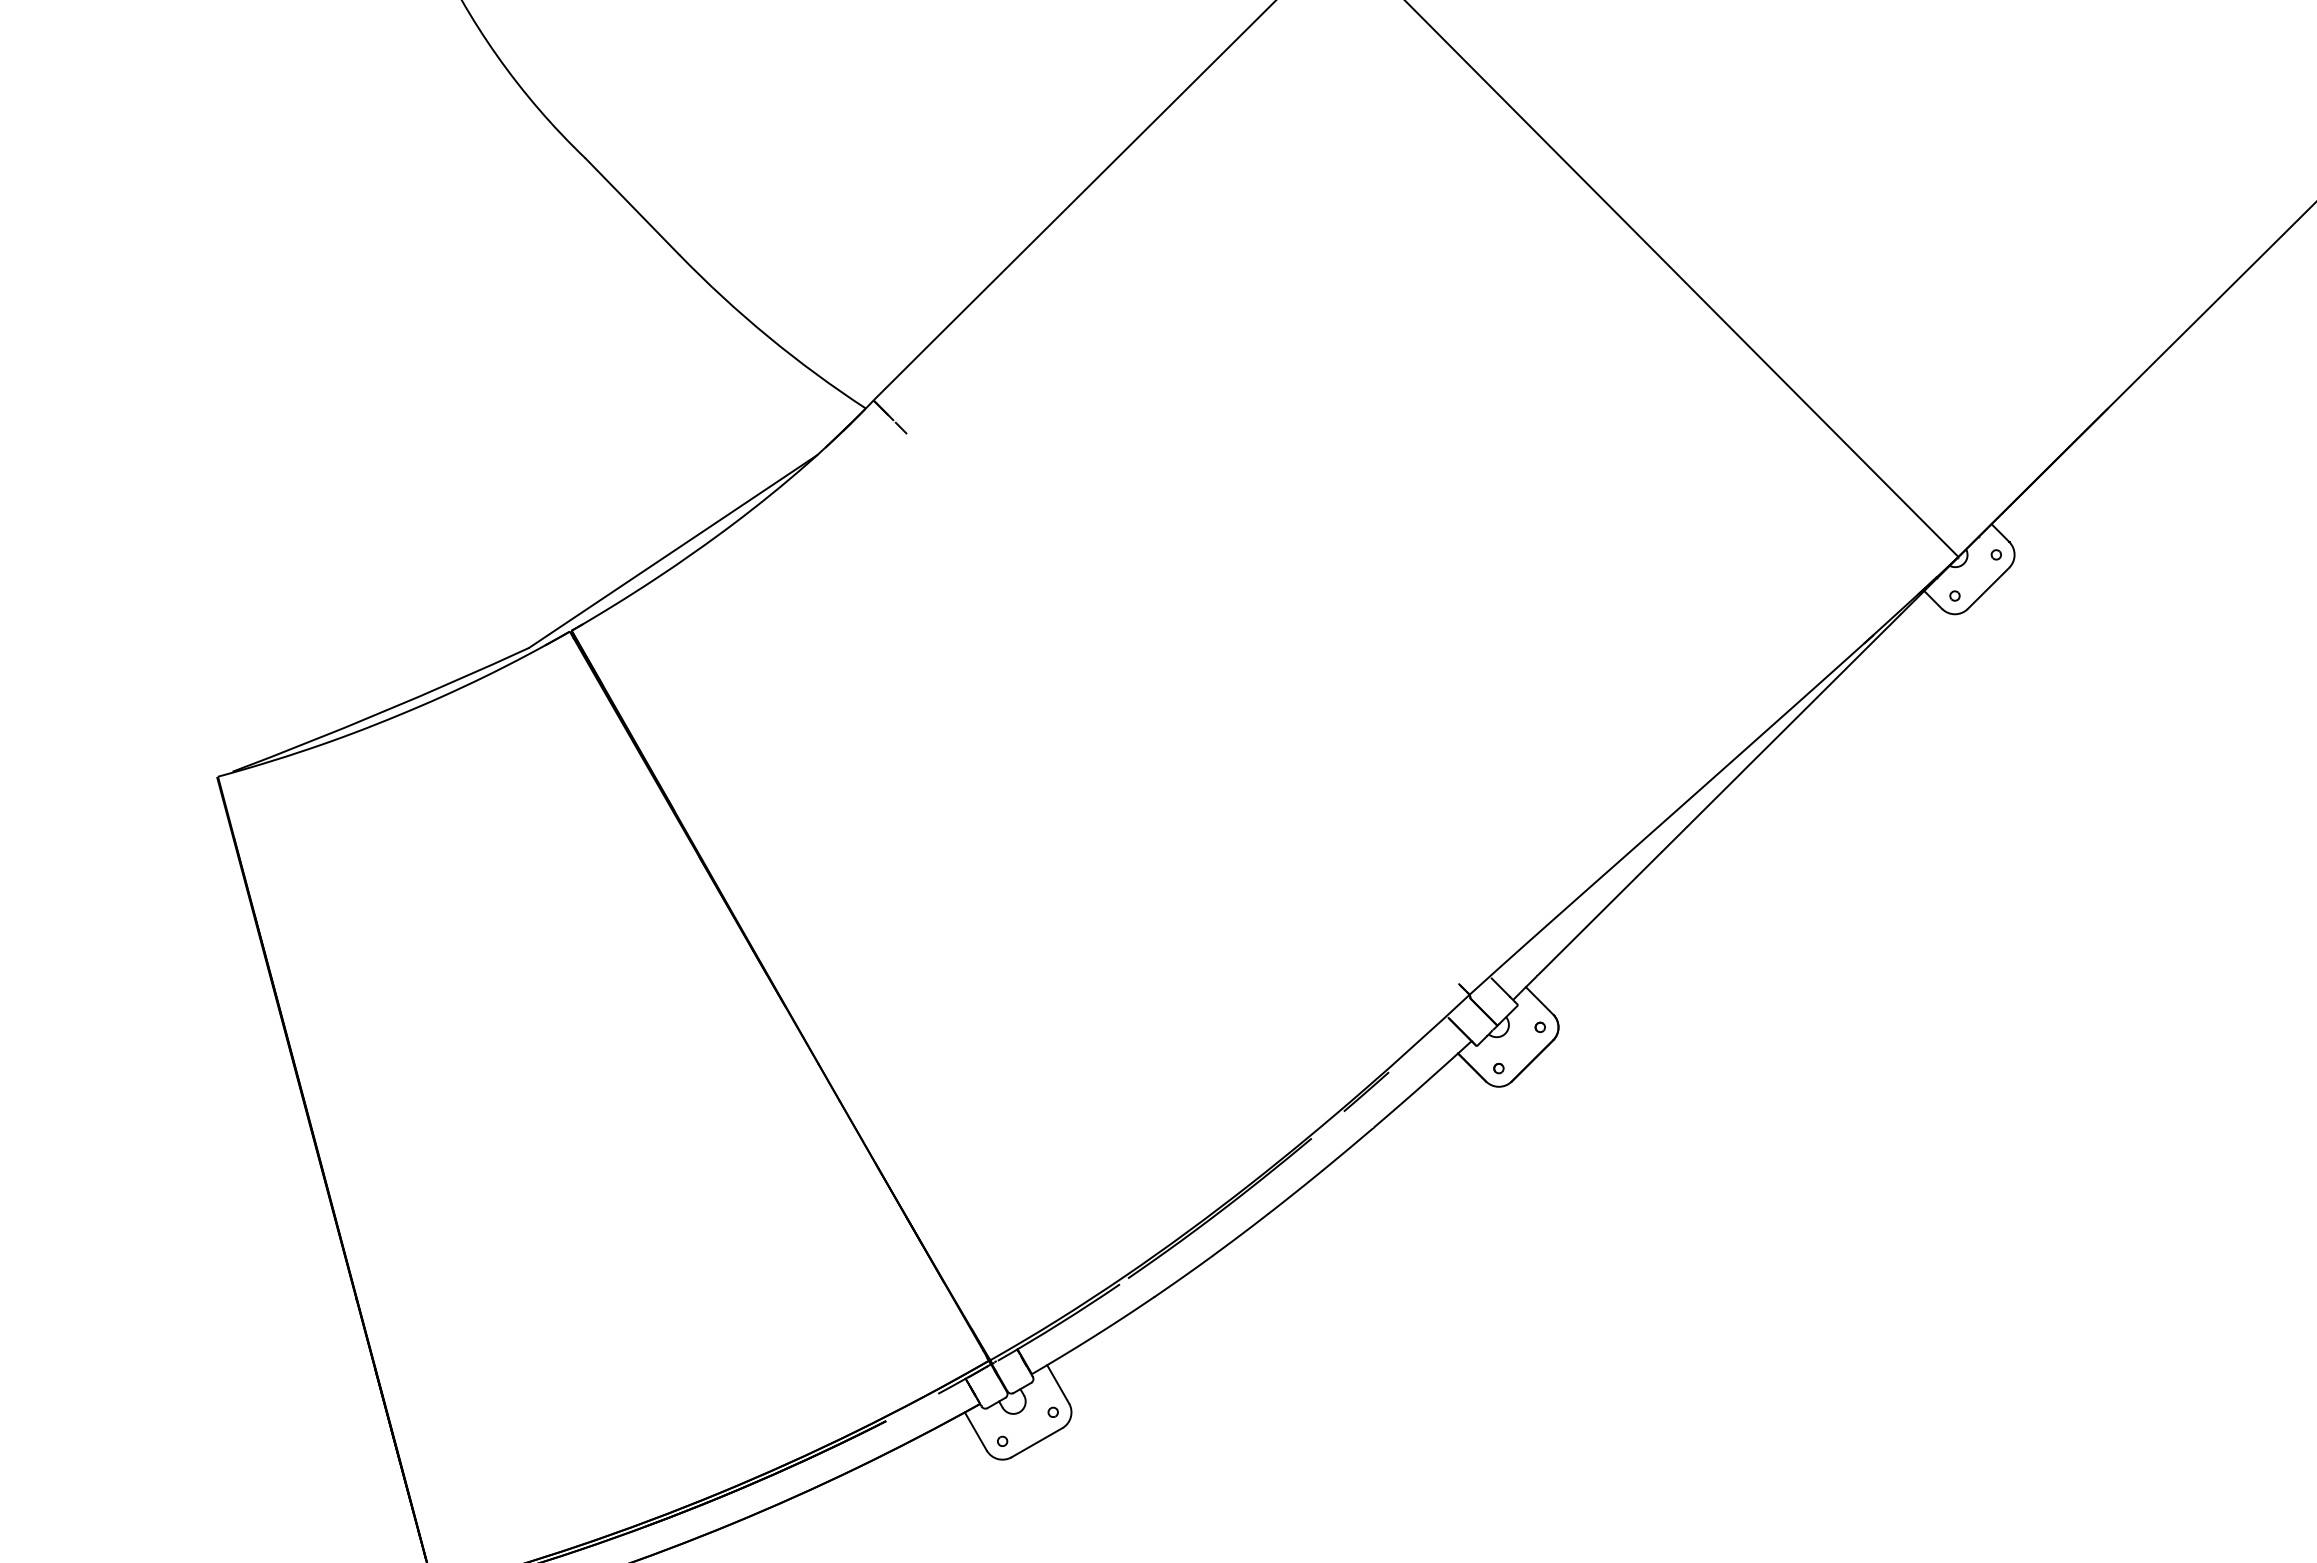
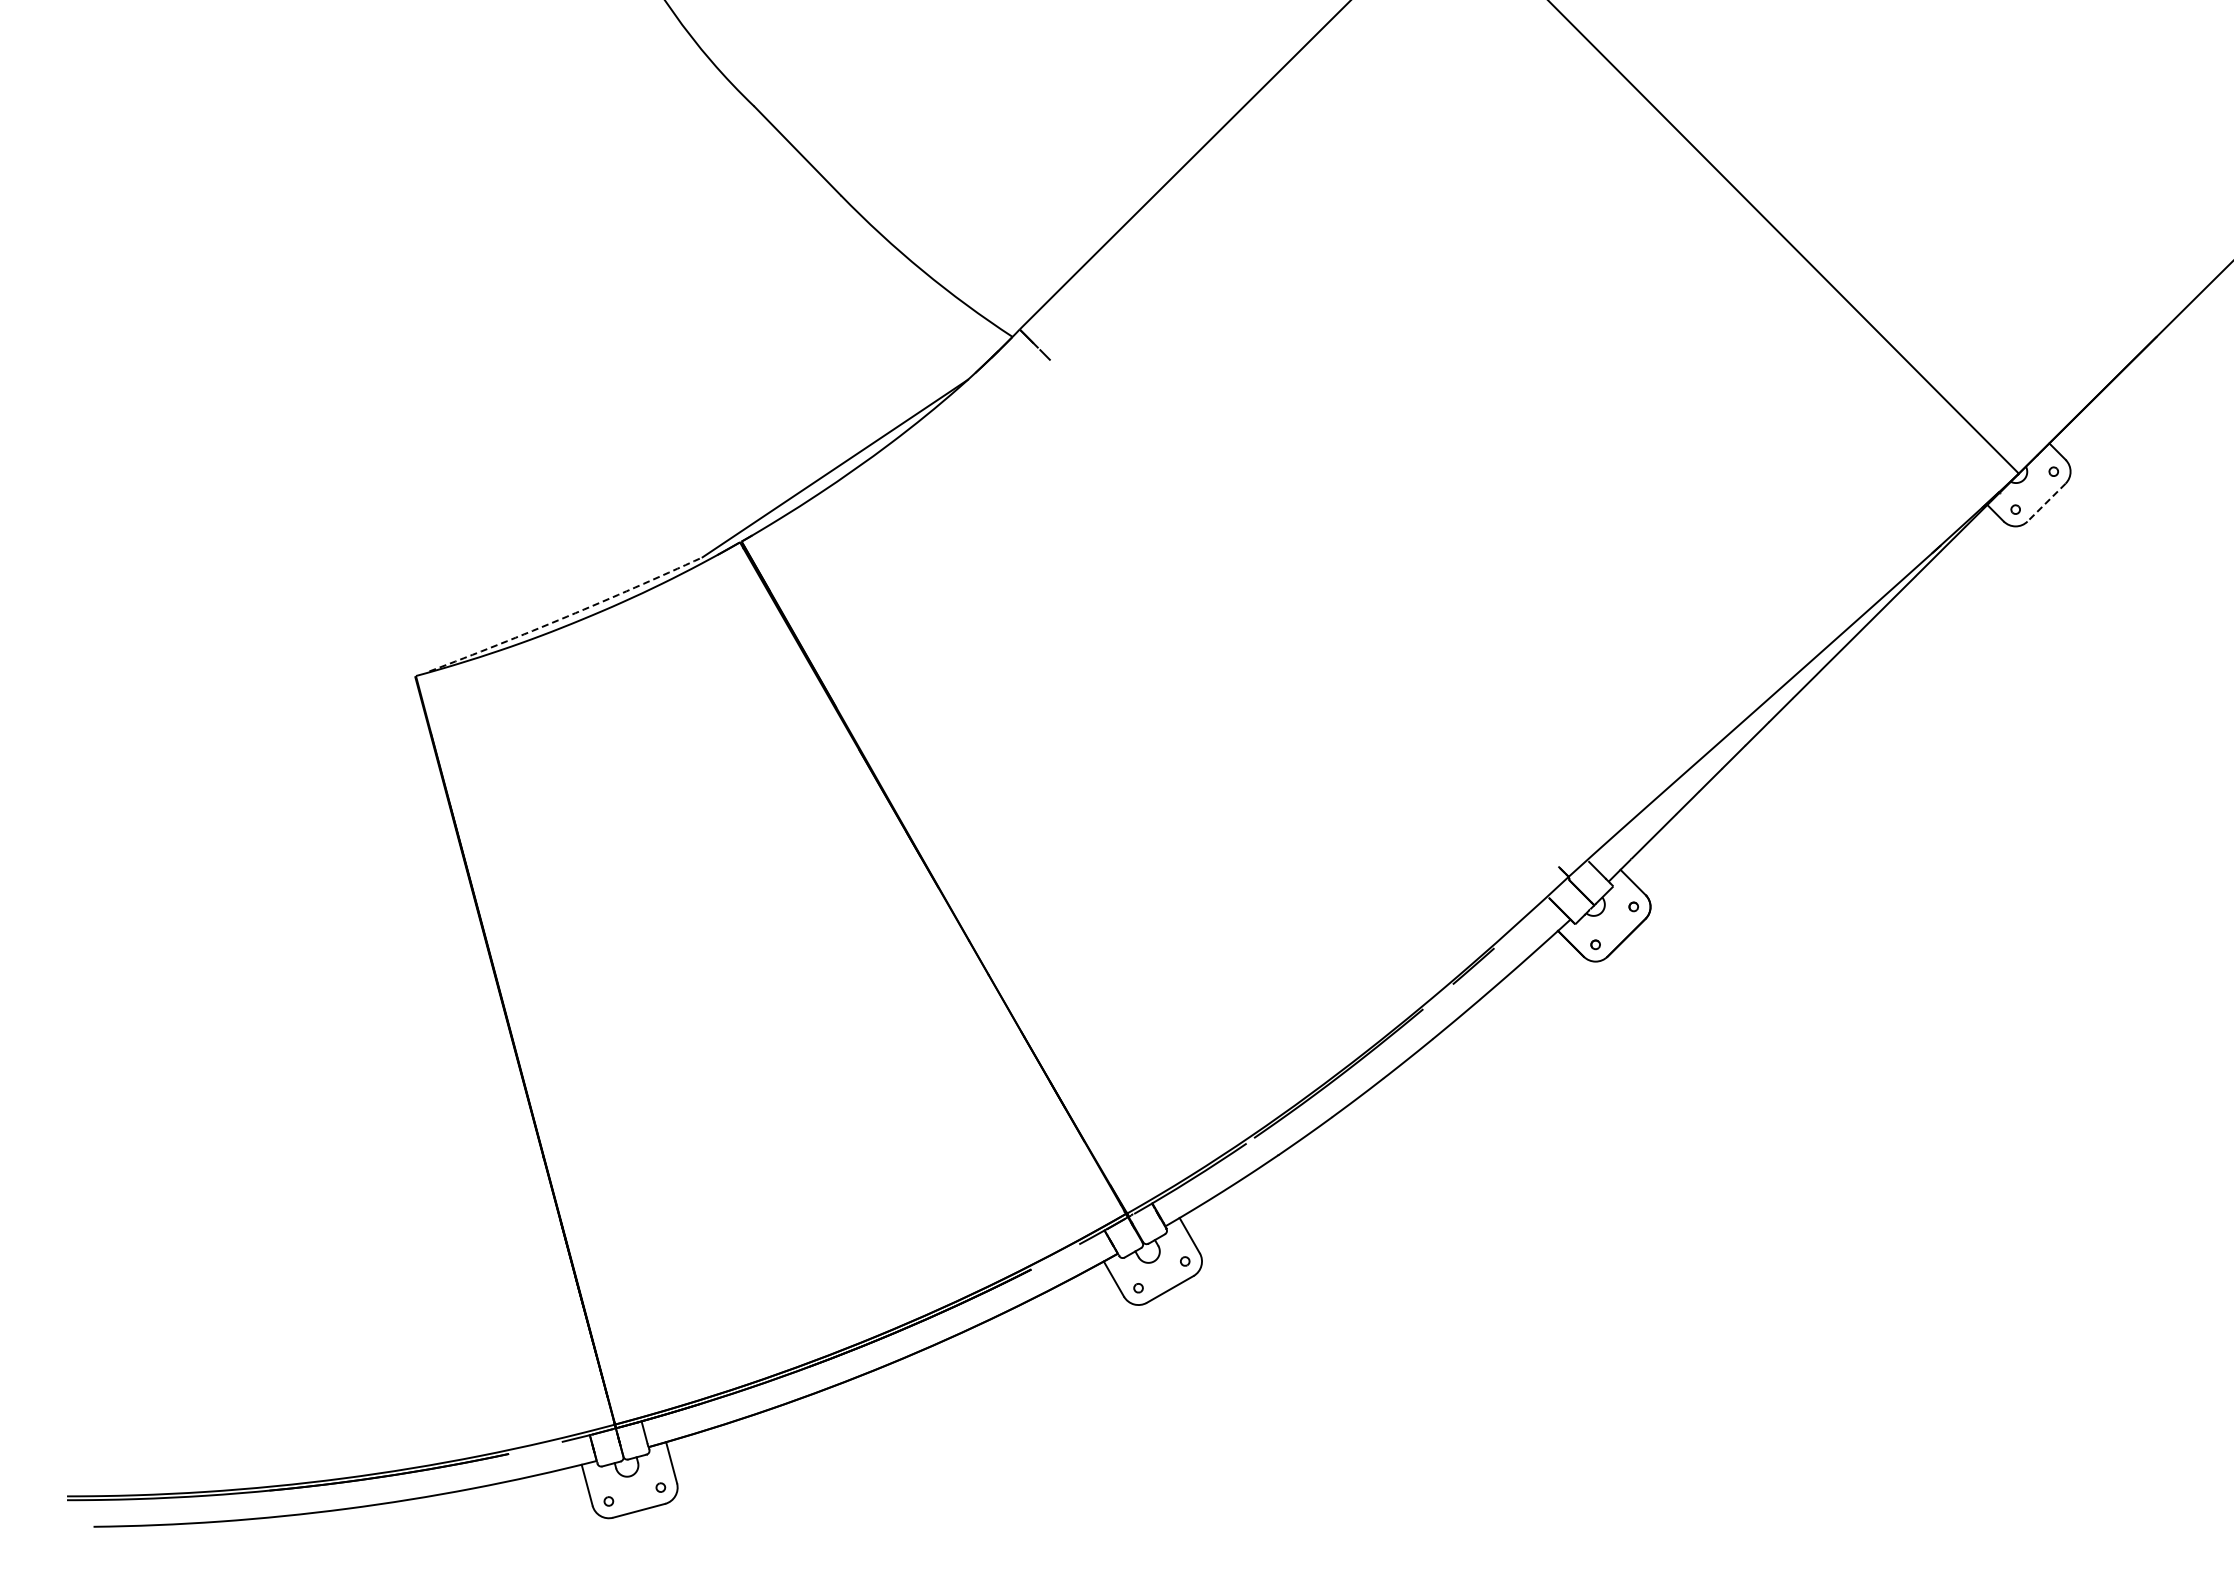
line: (1988, 588) -> (2046, 502), solid -> dashed
arc: (382, 712) -> (567, 616), solid -> dashed

